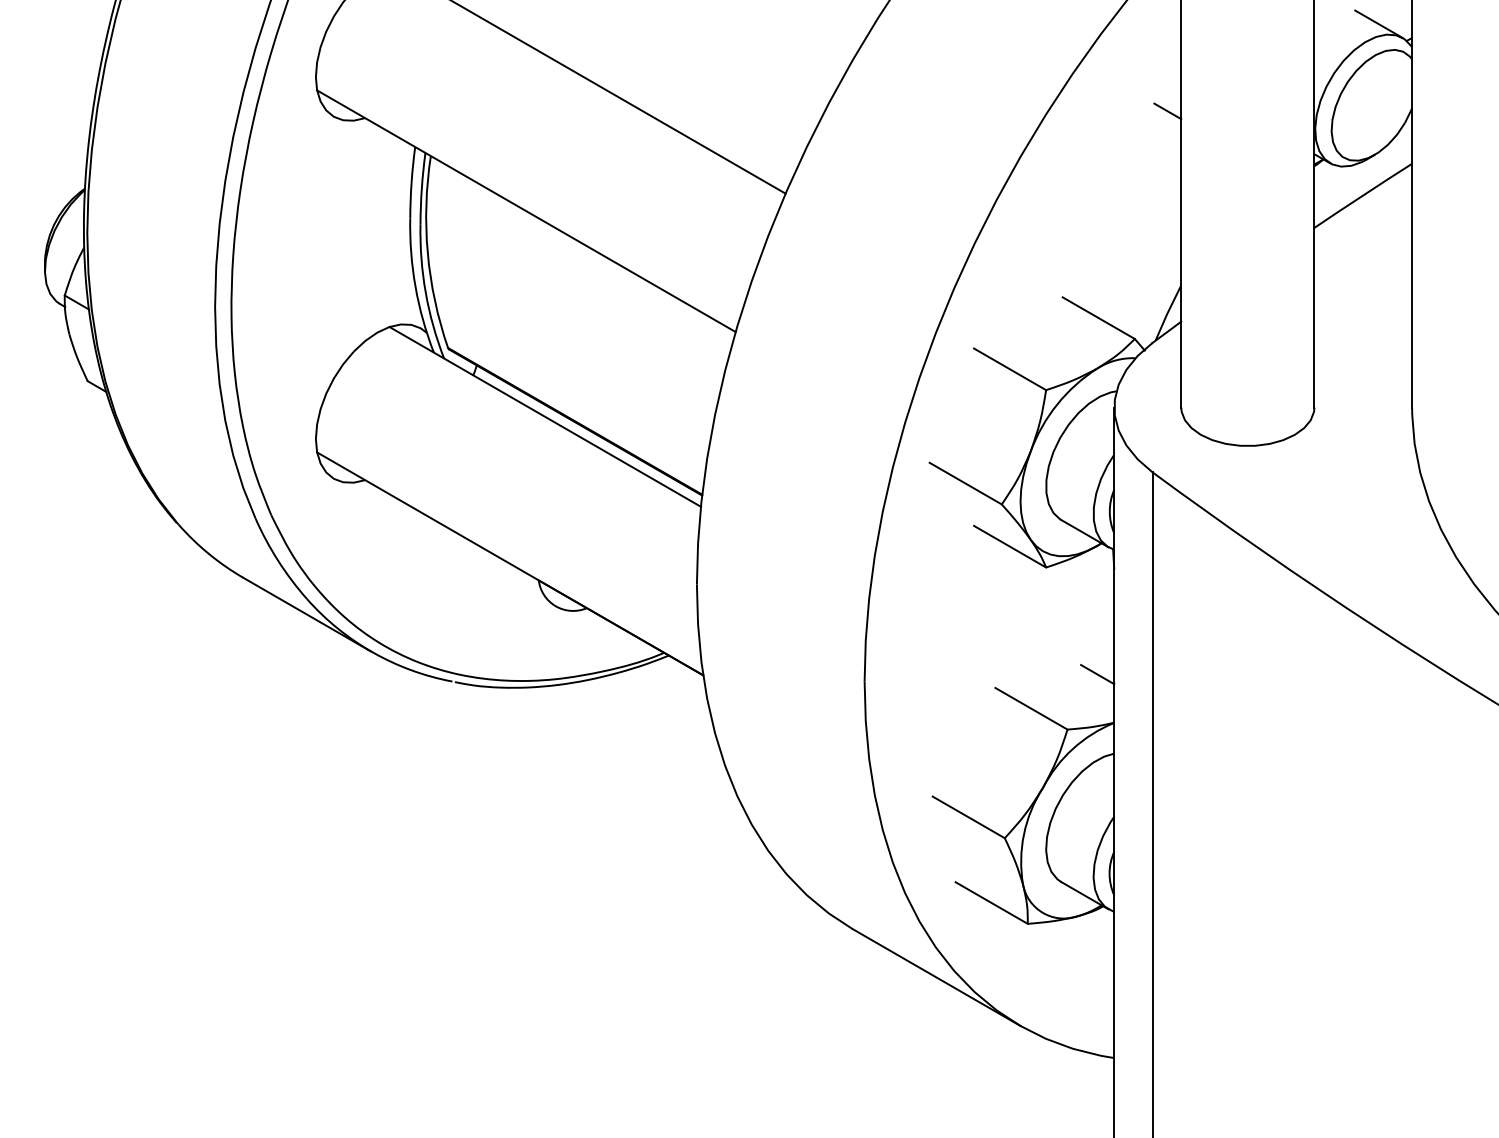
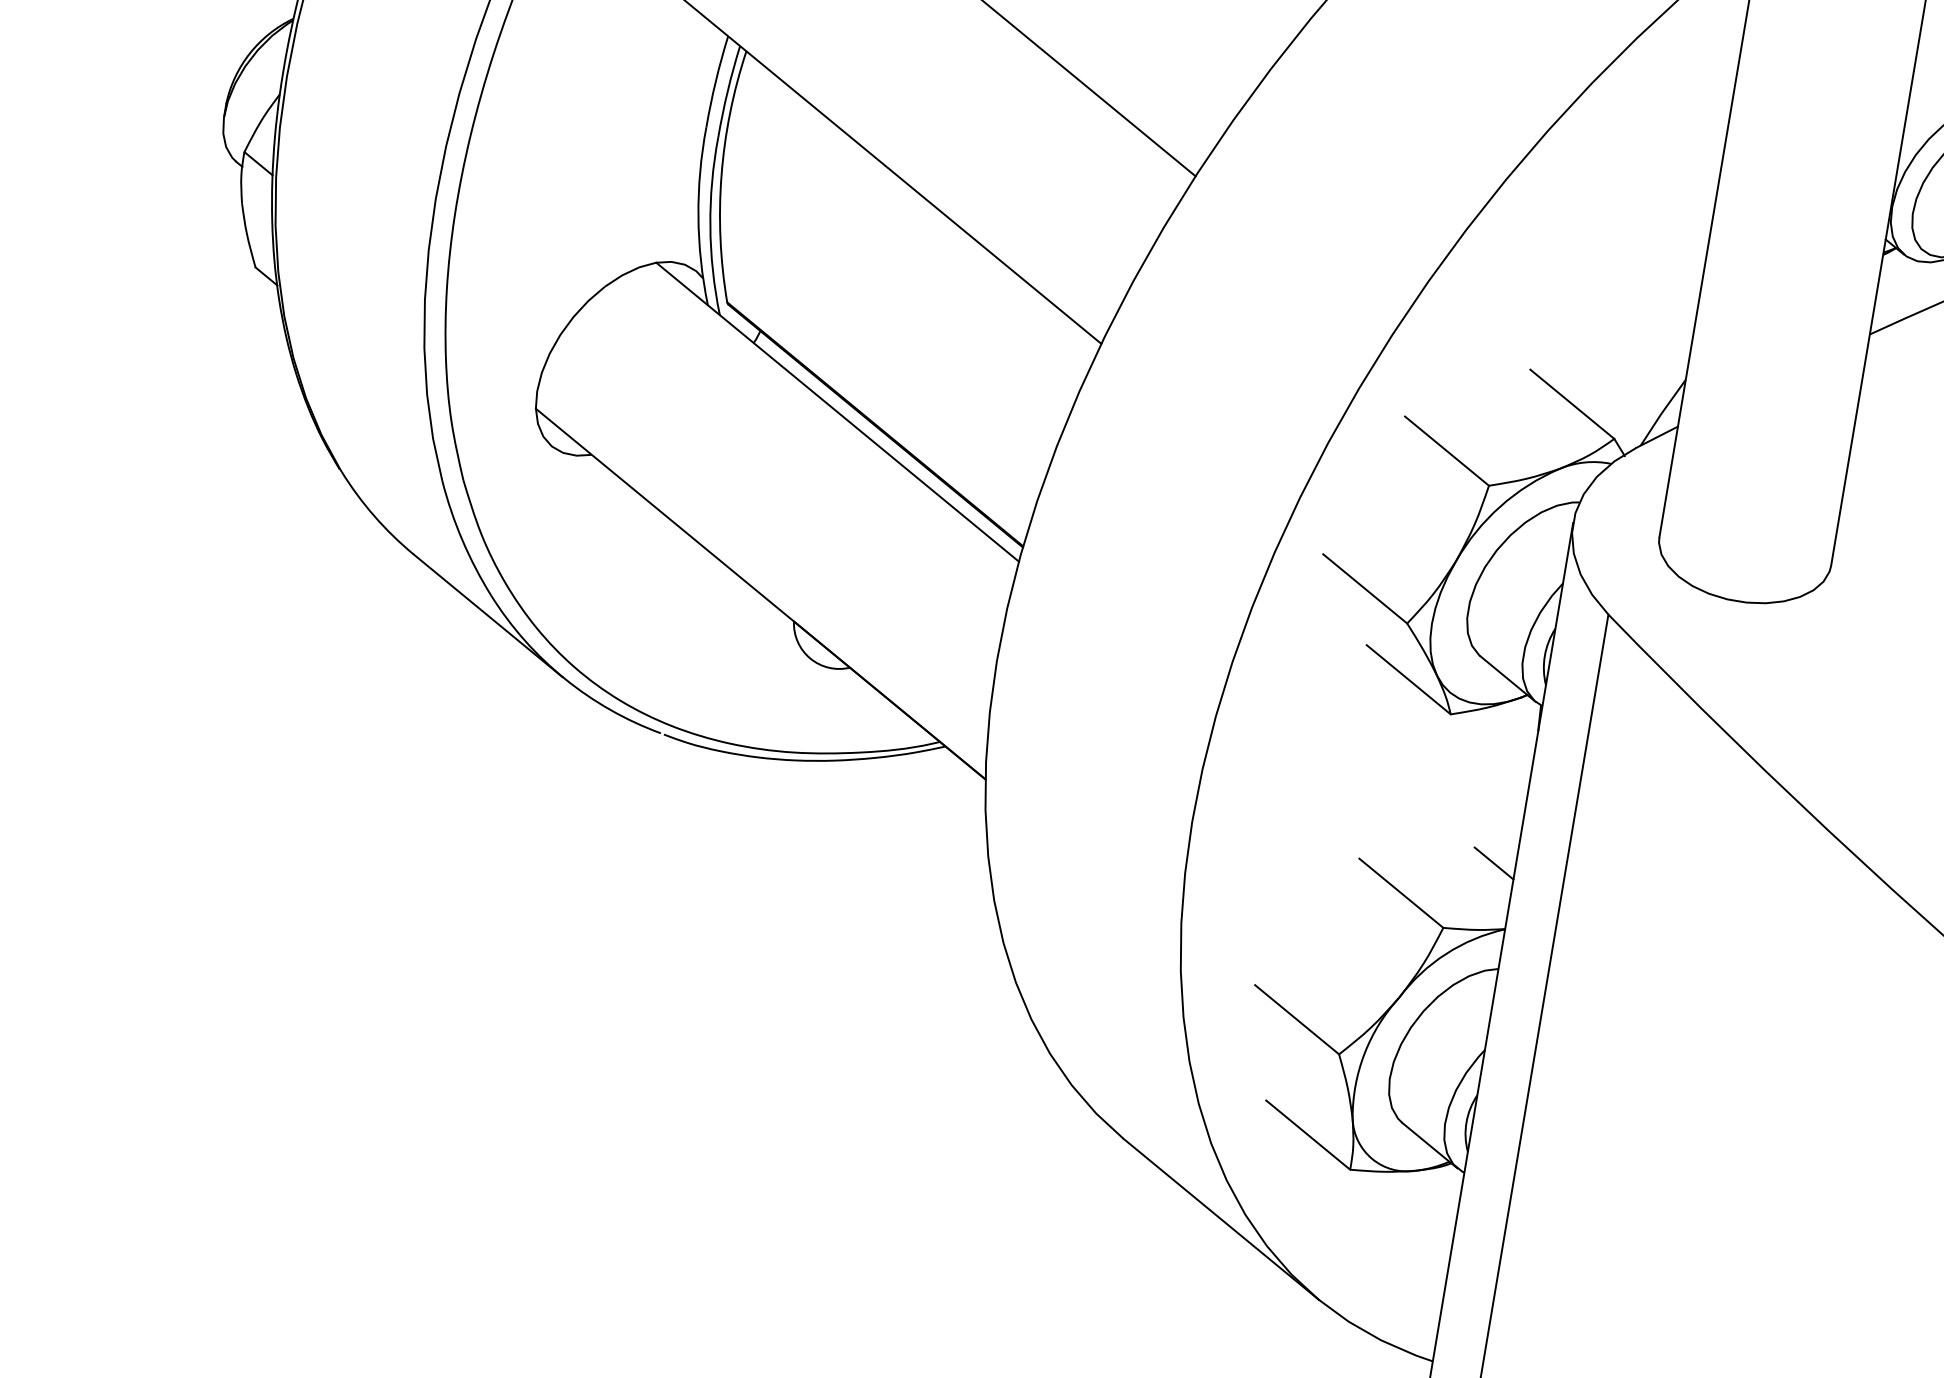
line: (1167, 111) -> (1705, 152), removed

